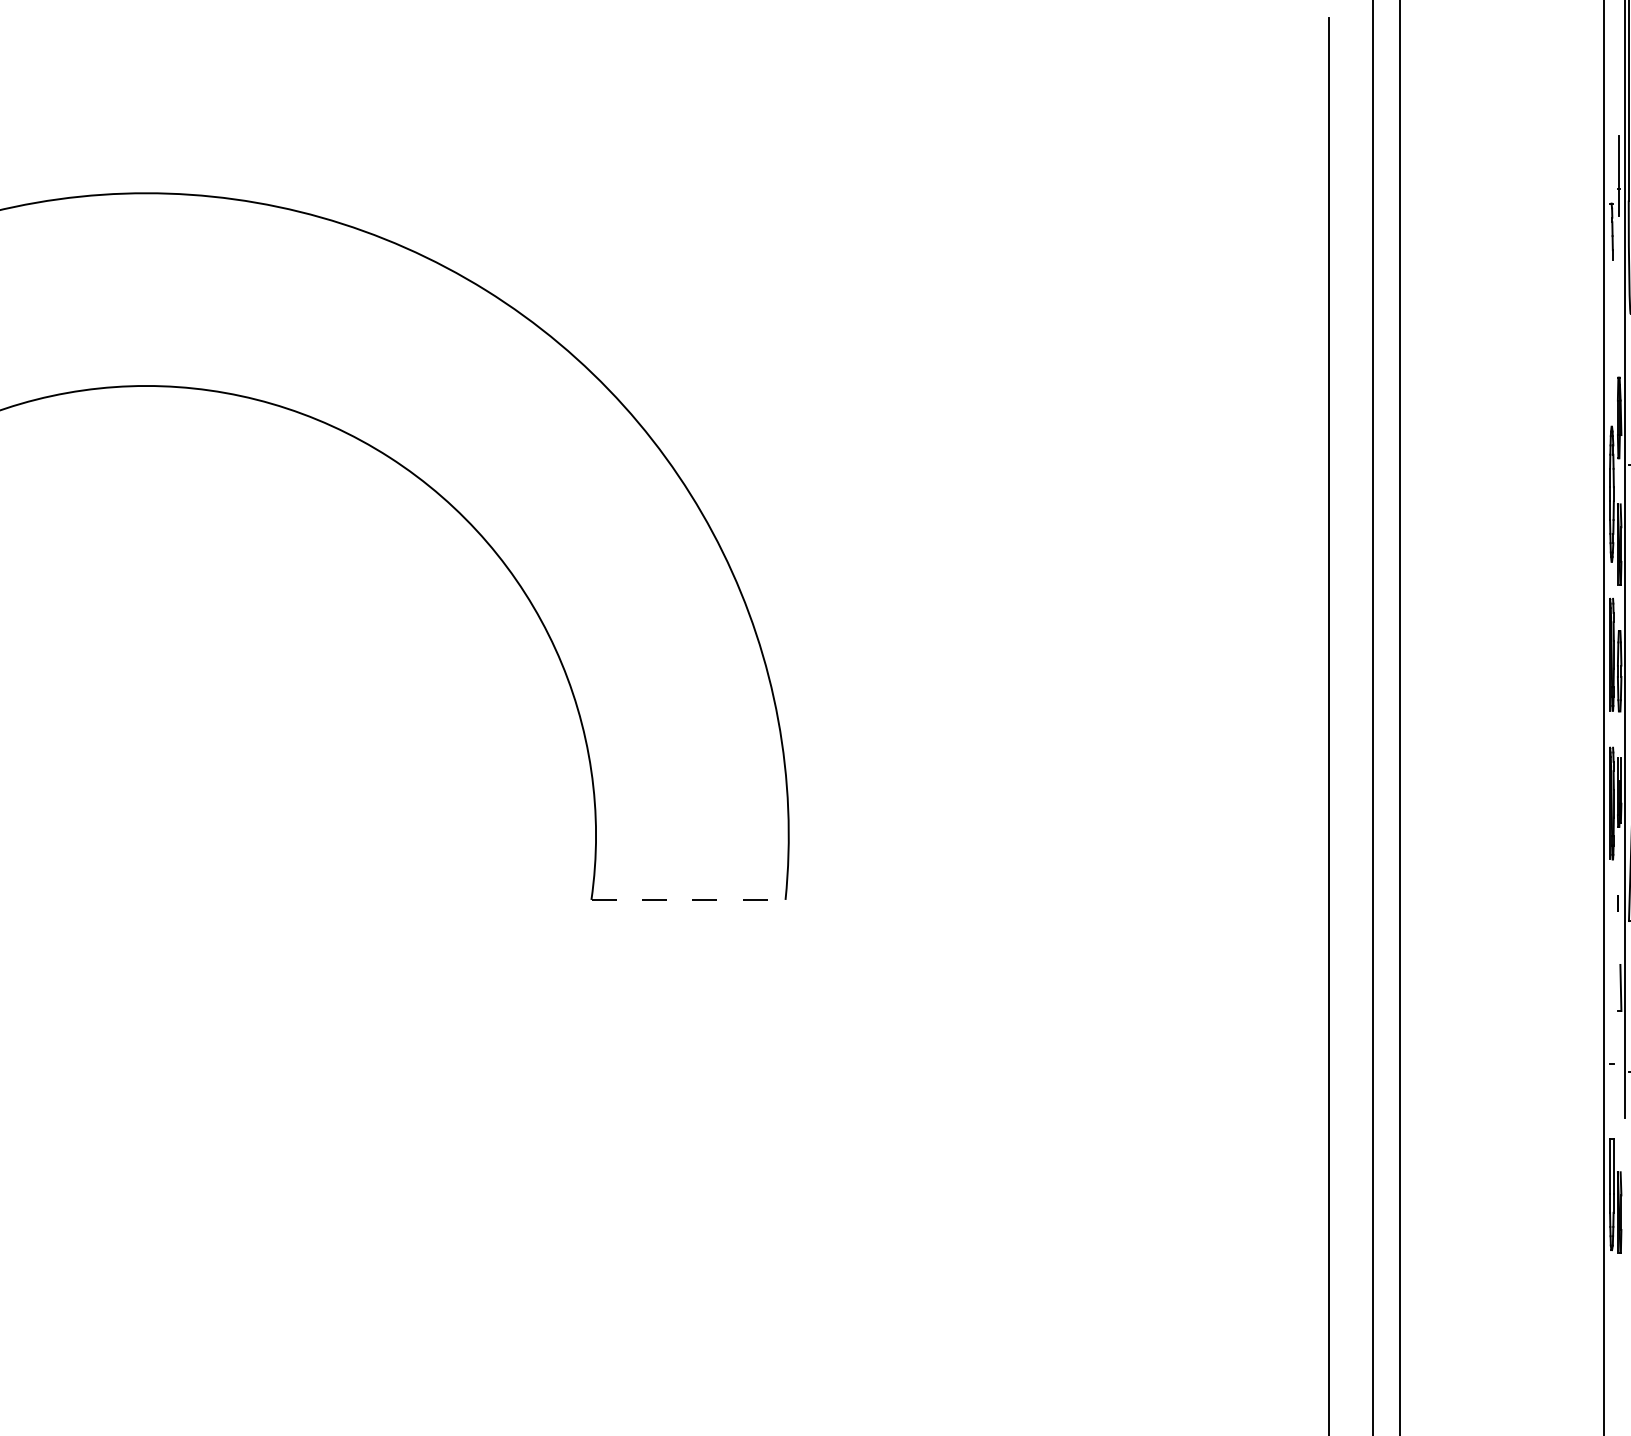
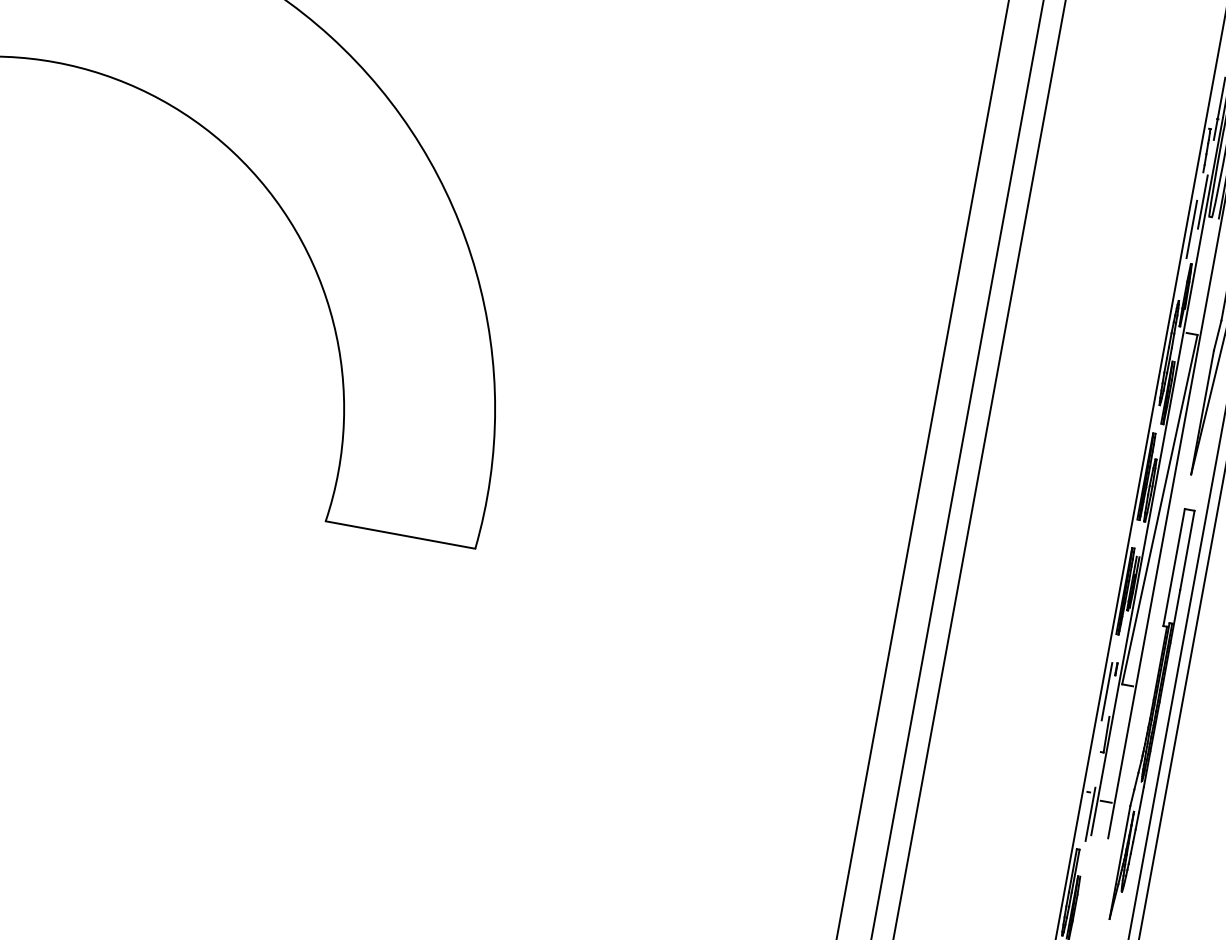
line: (1619, 296) -> (1203, 201), added
line: (1611, 333) -> (1191, 229), added
line: (688, 899) -> (400, 534), dashed -> solid
line: (1611, 933) -> (1106, 691), added
line: (1619, 1091) -> (1090, 814), added

